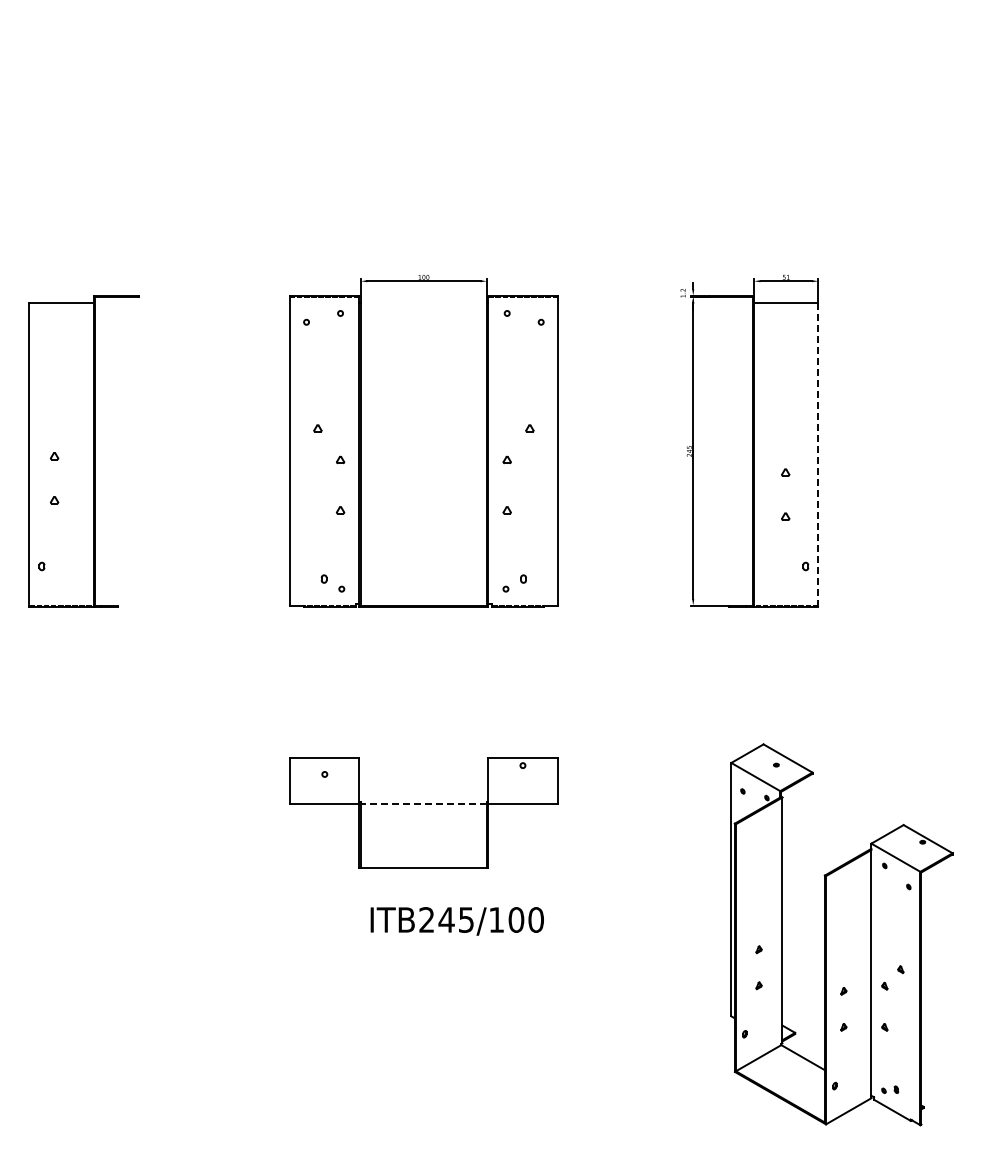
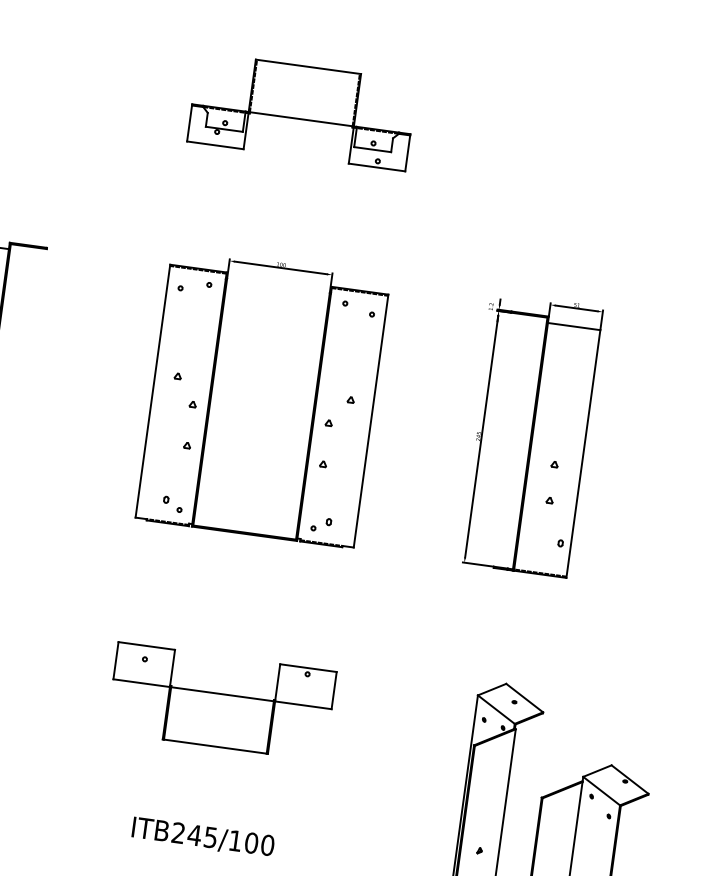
part: (423, 89) -> (302, 111), added
line: (818, 455) -> (583, 454), dashed -> solid
line: (423, 803) -> (222, 694), dashed -> solid
text: (456, 921) -> (202, 837), moved

